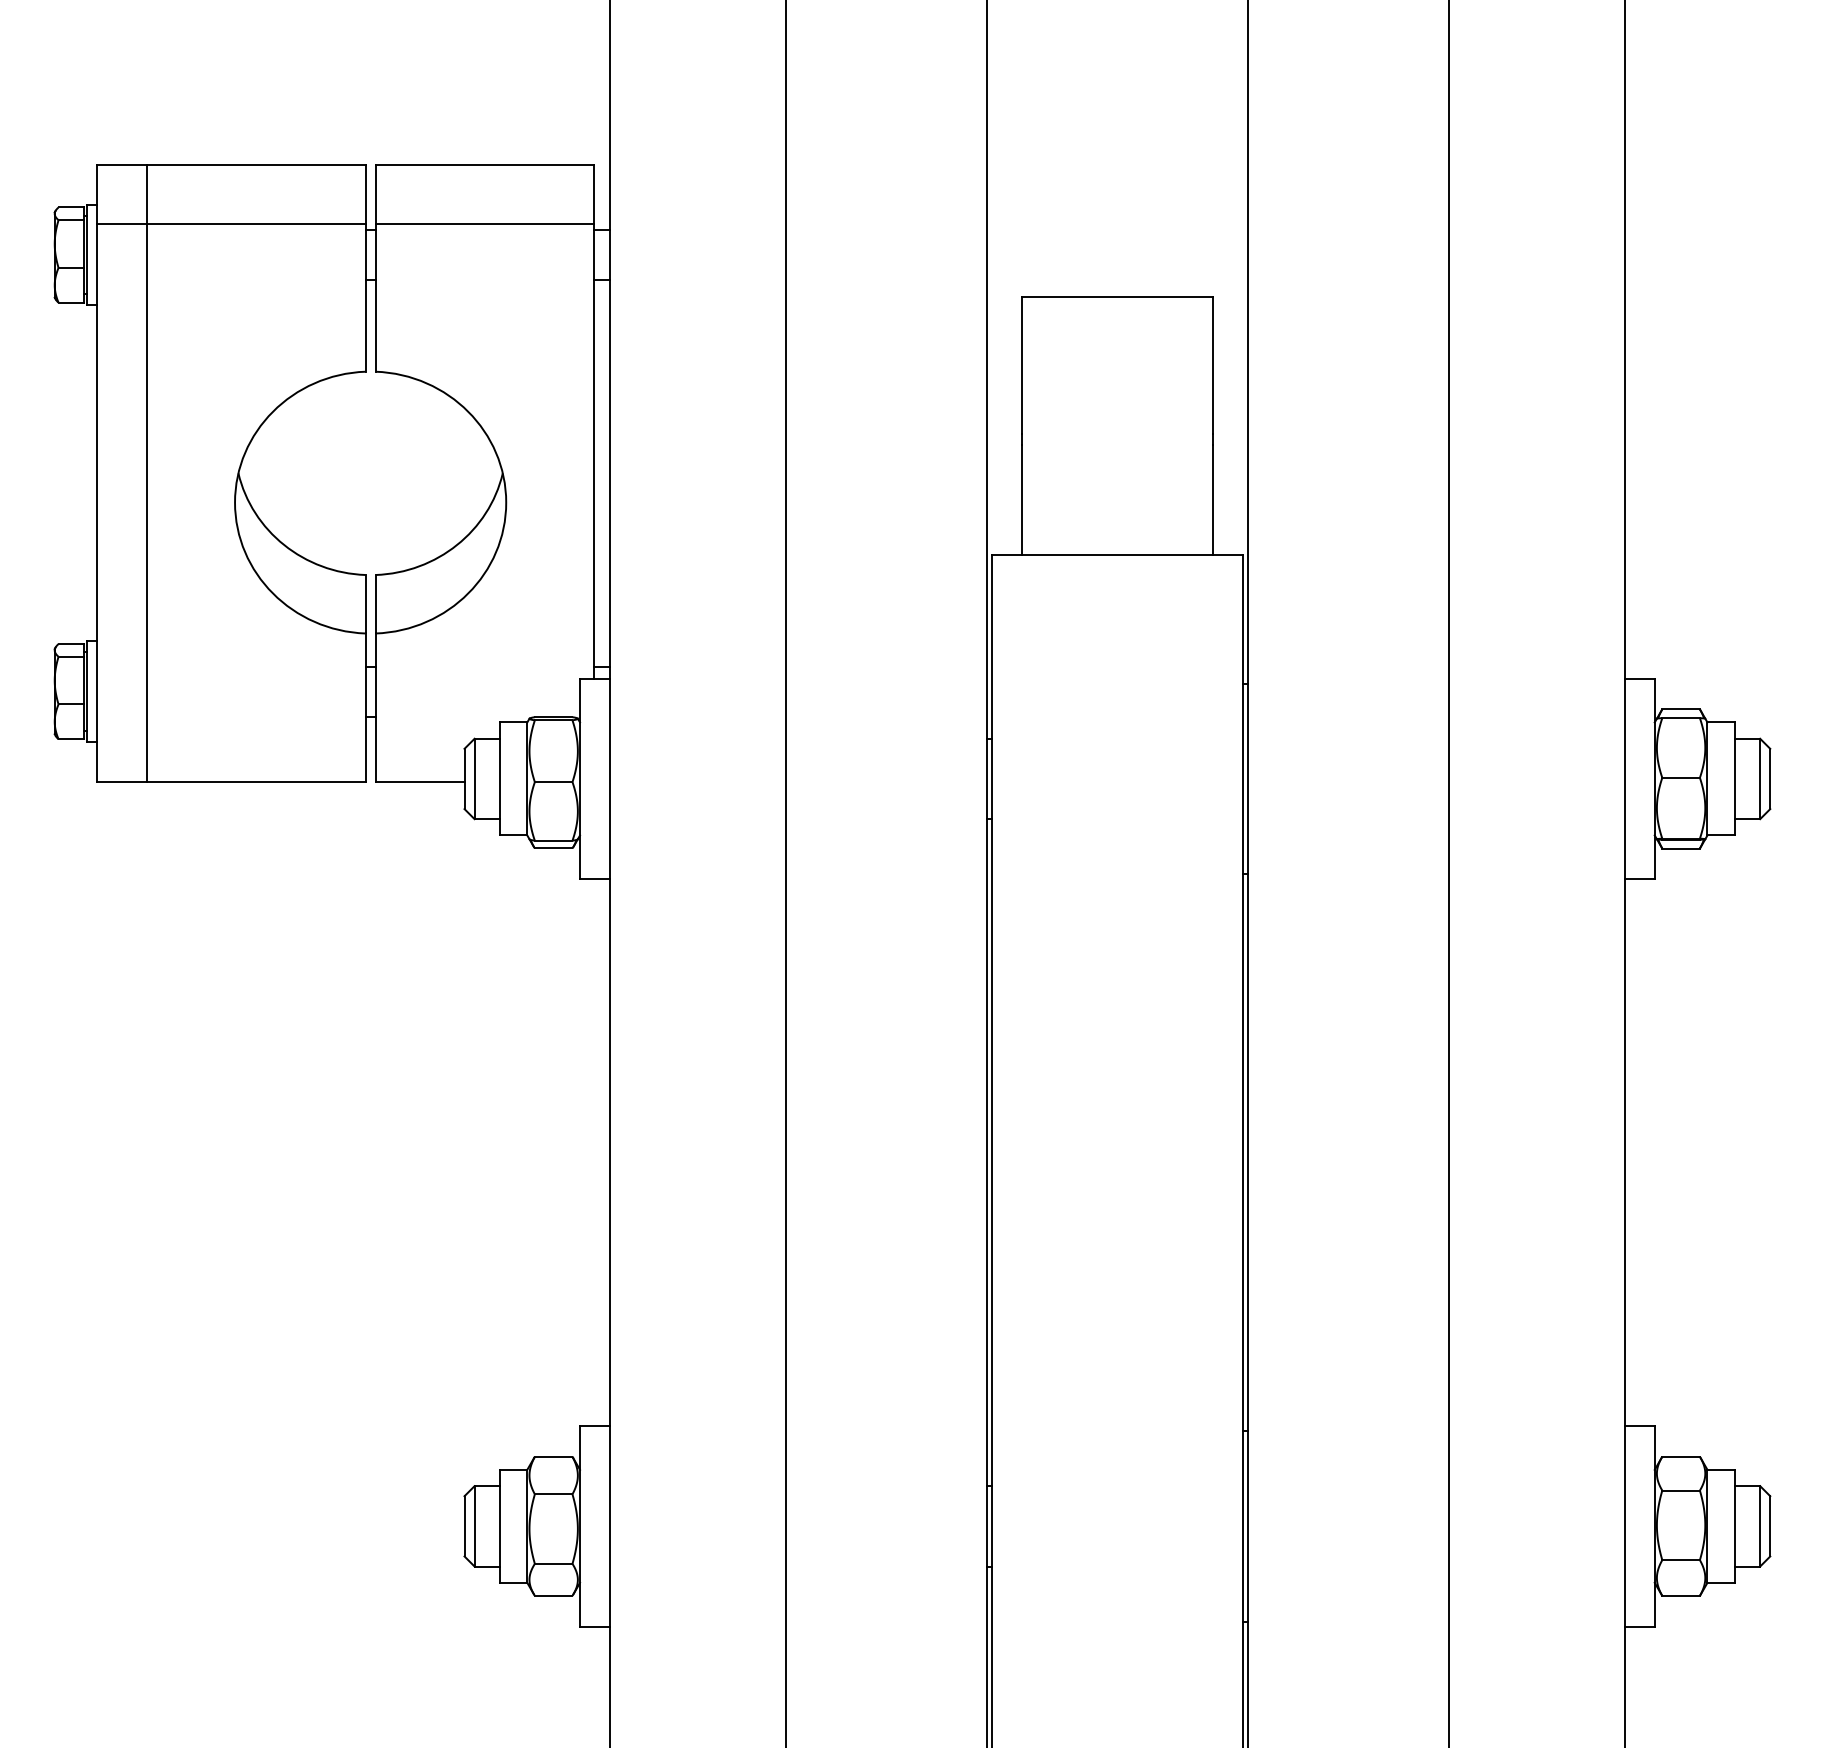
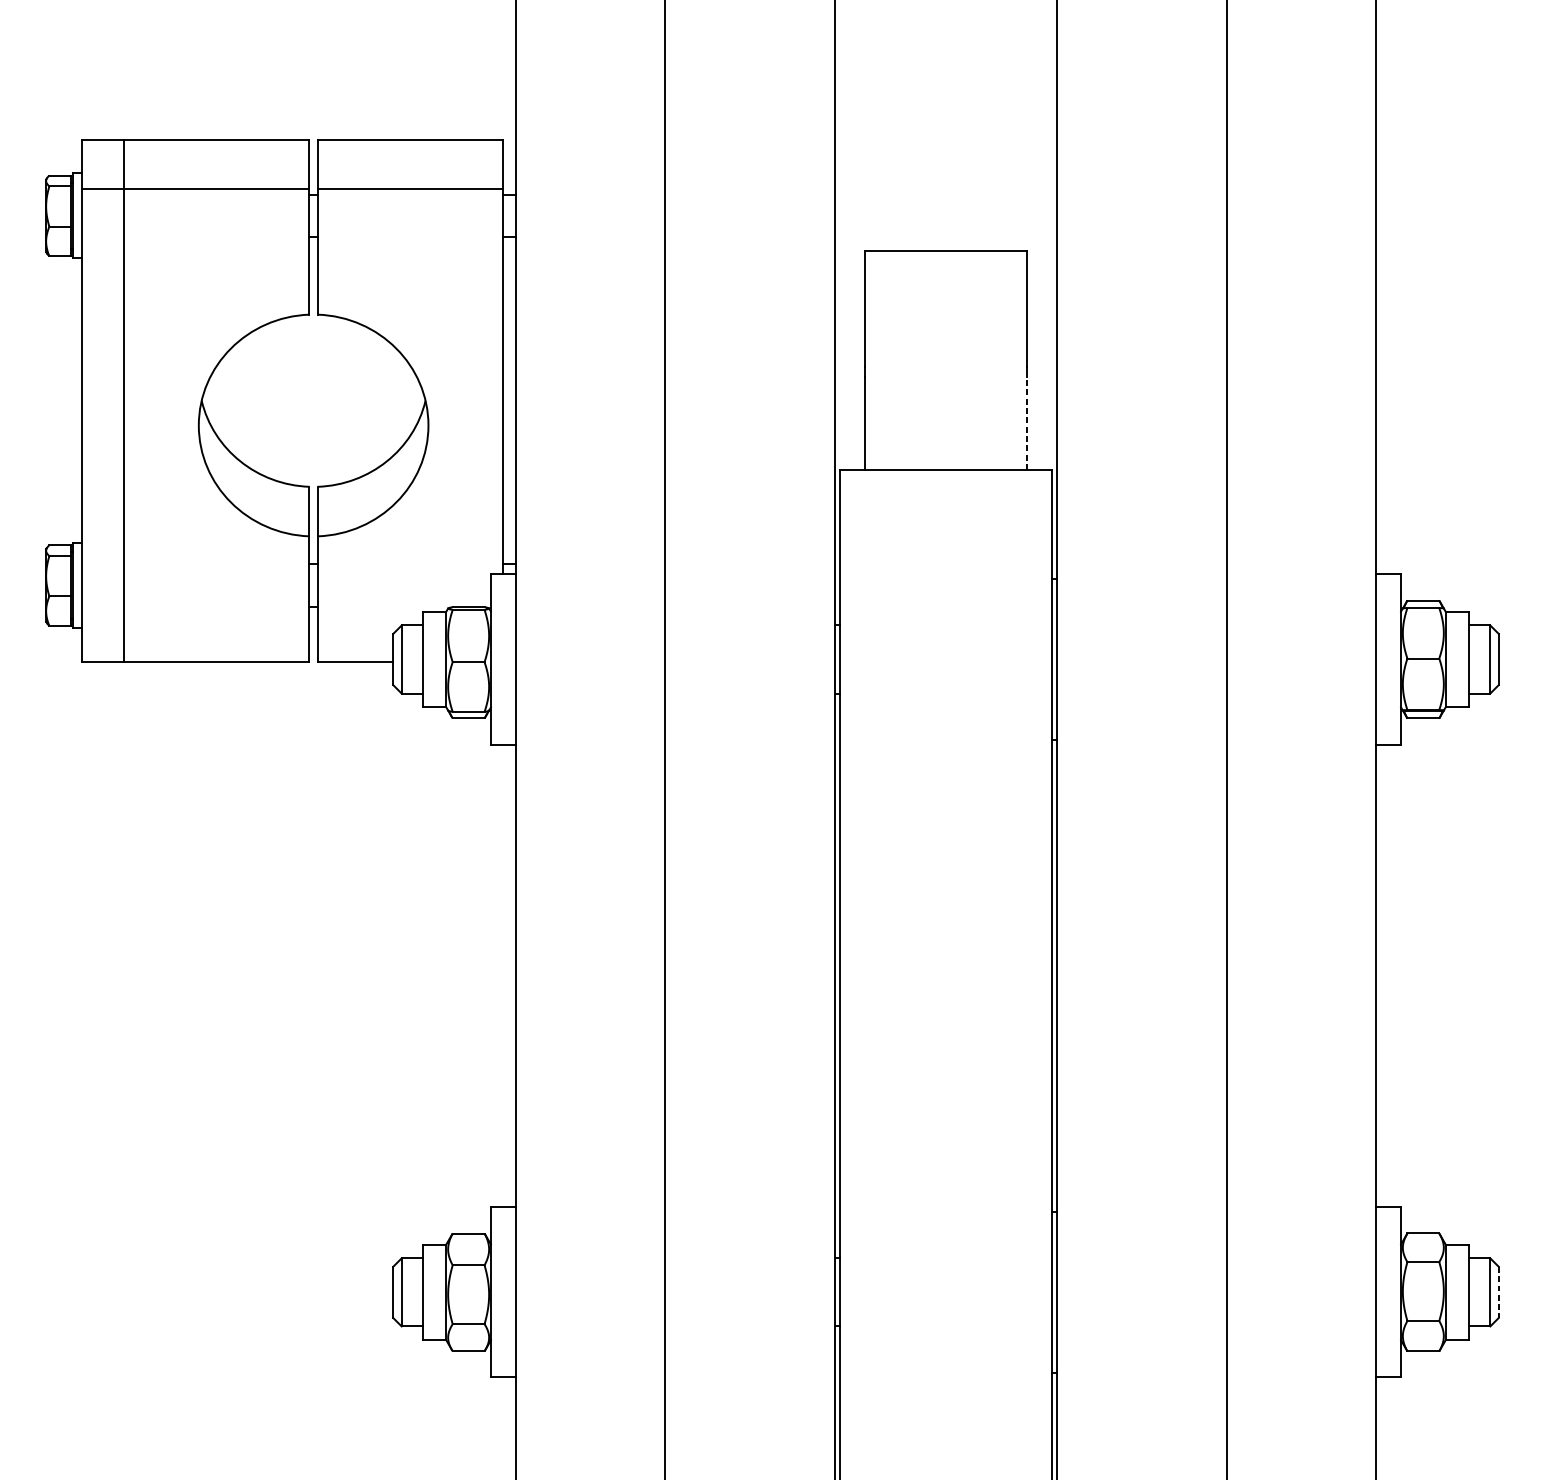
line: (1213, 500) -> (1027, 423), solid -> dashed
line: (1770, 1526) -> (1499, 1292), solid -> dashed

